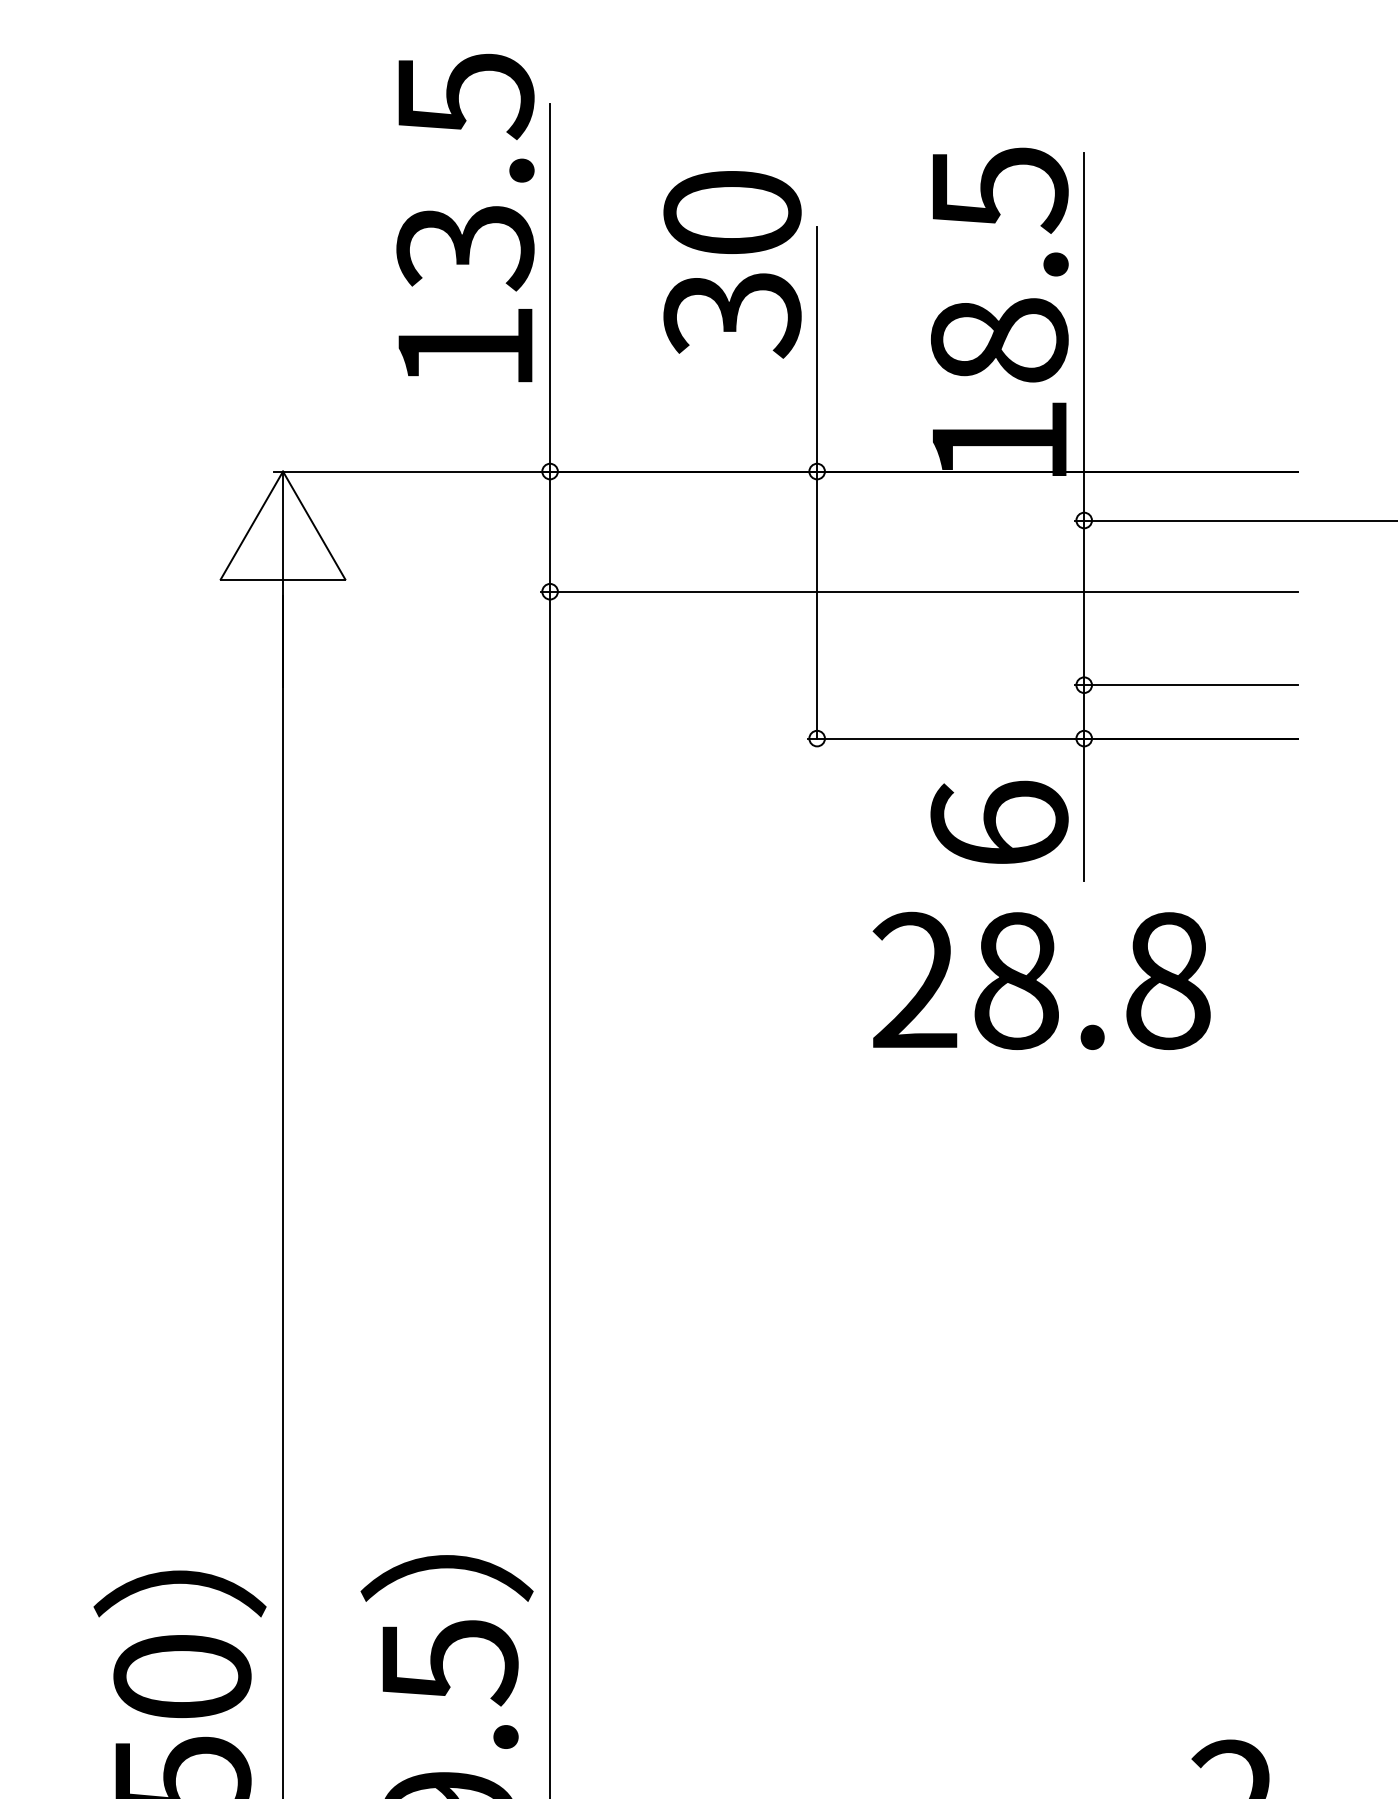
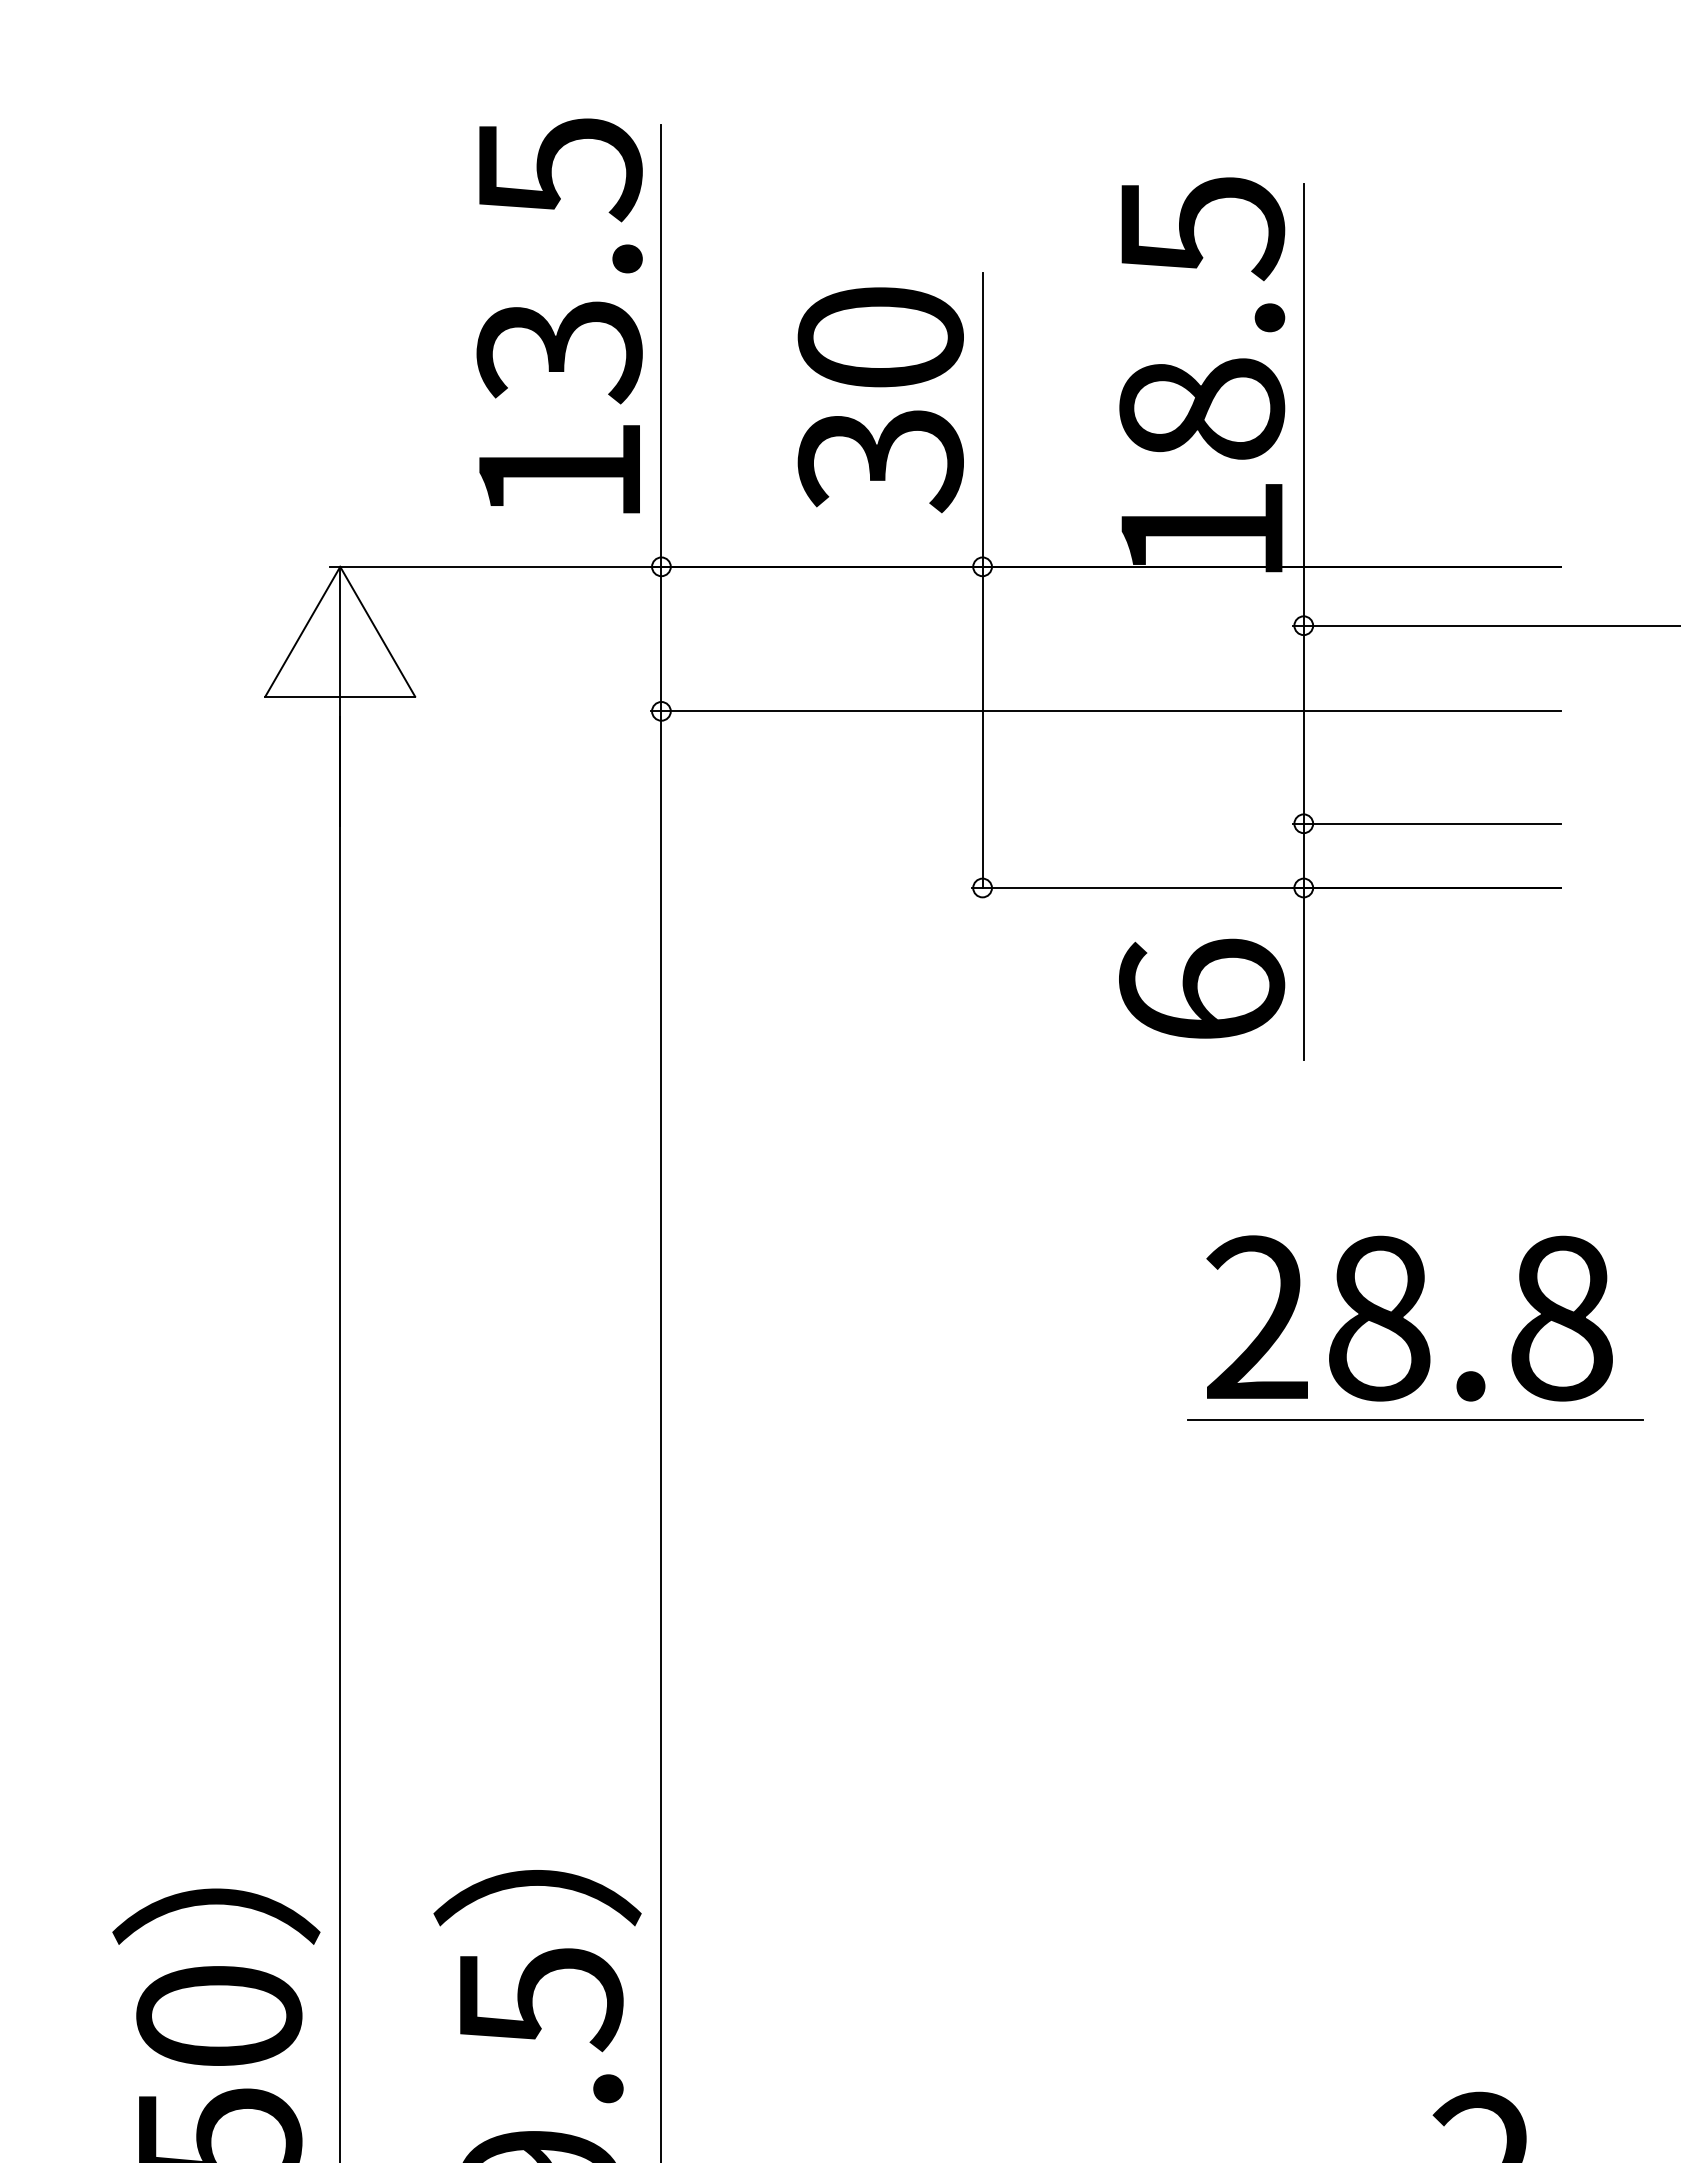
text: (465, 217) -> (559, 315), moved
text: (732, 265) -> (880, 400), moved
text: (1041, 980) -> (1409, 1318), moved
line: (1177, 1181) -> (1415, 1420), added

